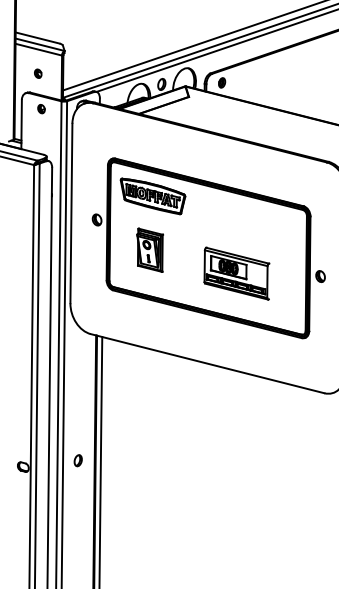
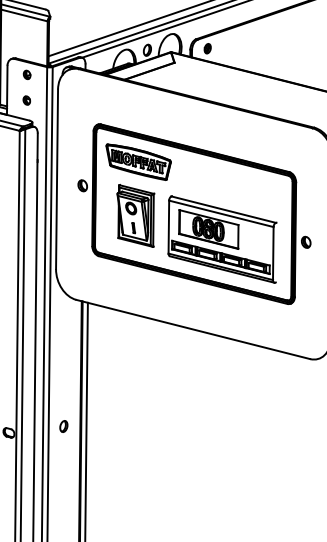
part: (38, 73) -> (27, 100), moved
part: (149, 250) -> (135, 216), size x1.43
part: (236, 273) -> (222, 239), size x1.67

